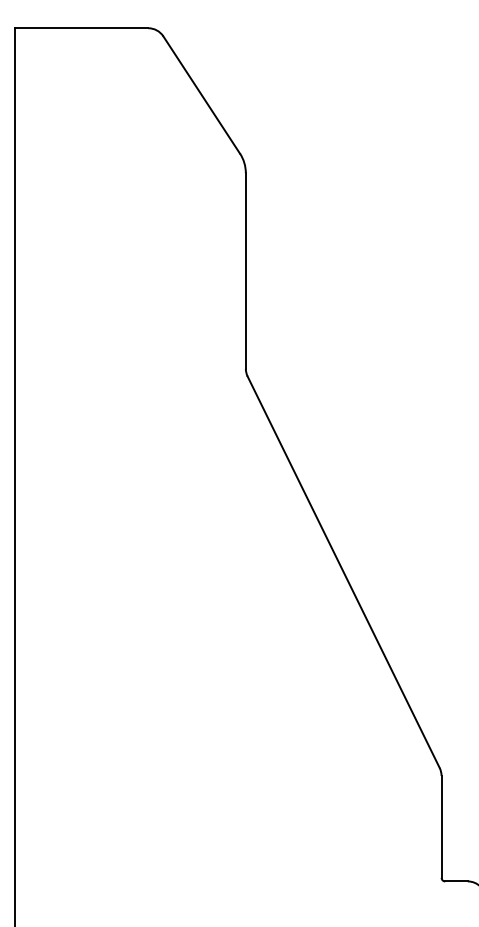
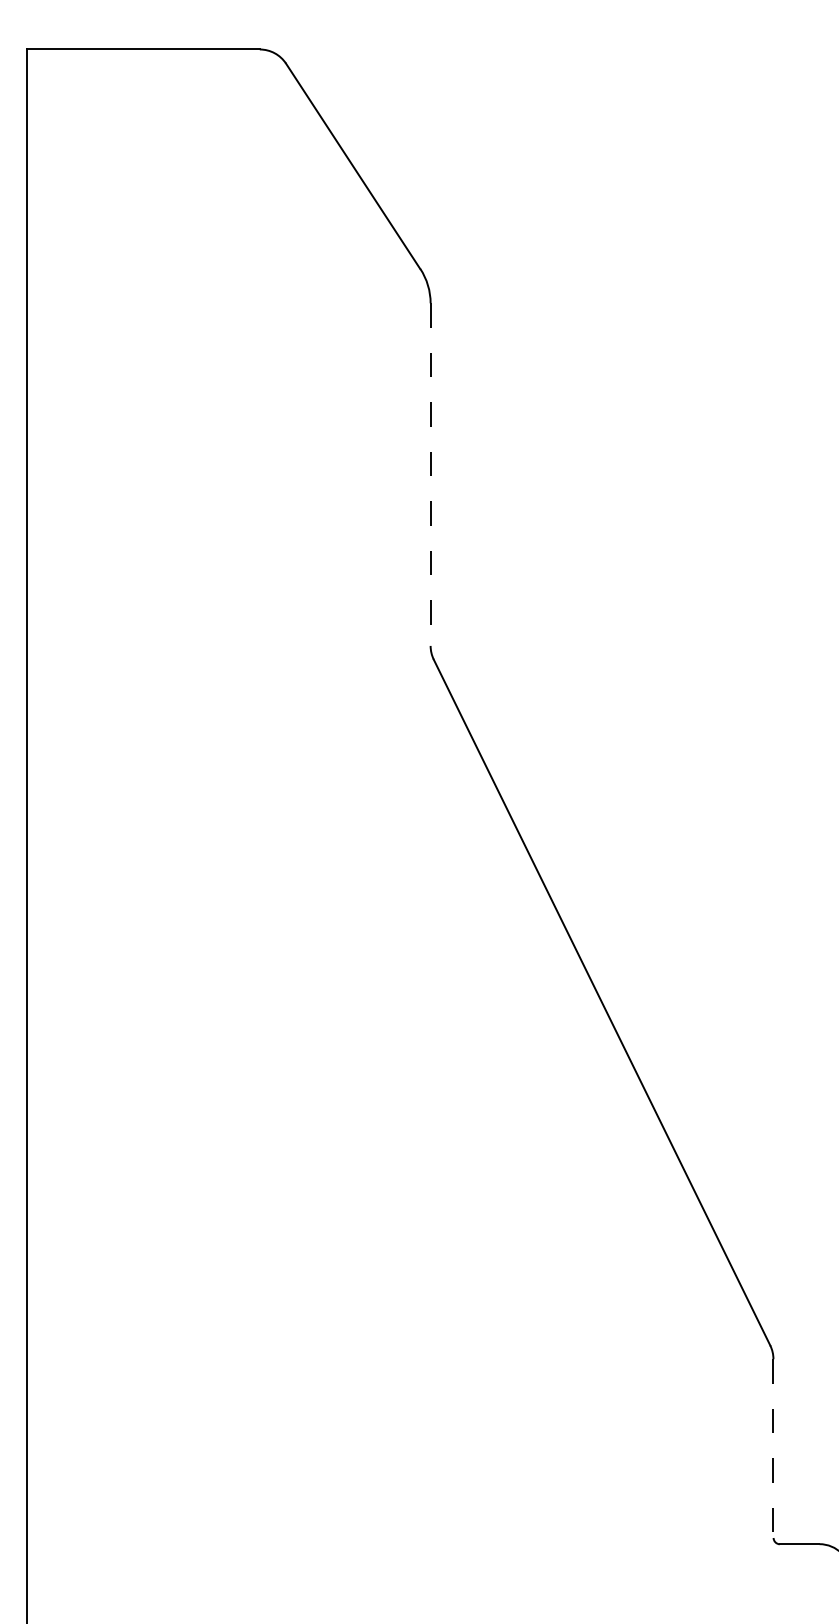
line: (245, 270) -> (430, 473), solid -> dashed
line: (441, 827) -> (773, 1449), solid -> dashed

